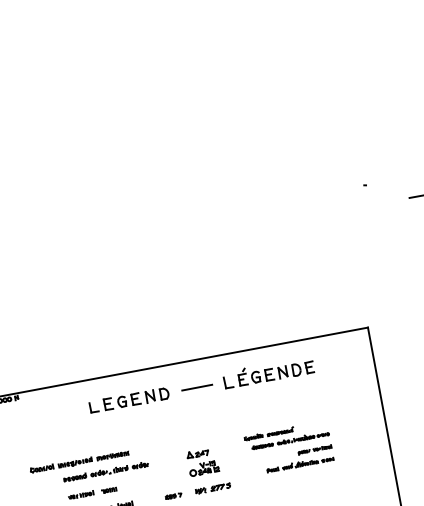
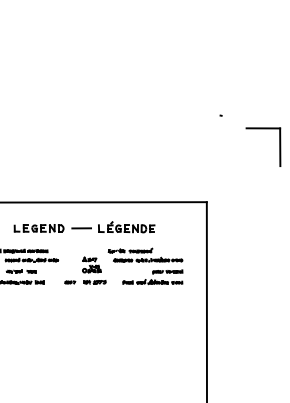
part: (201, 385) -> (84, 227), moved
part: (289, 448) -> (145, 266), size x1.43

